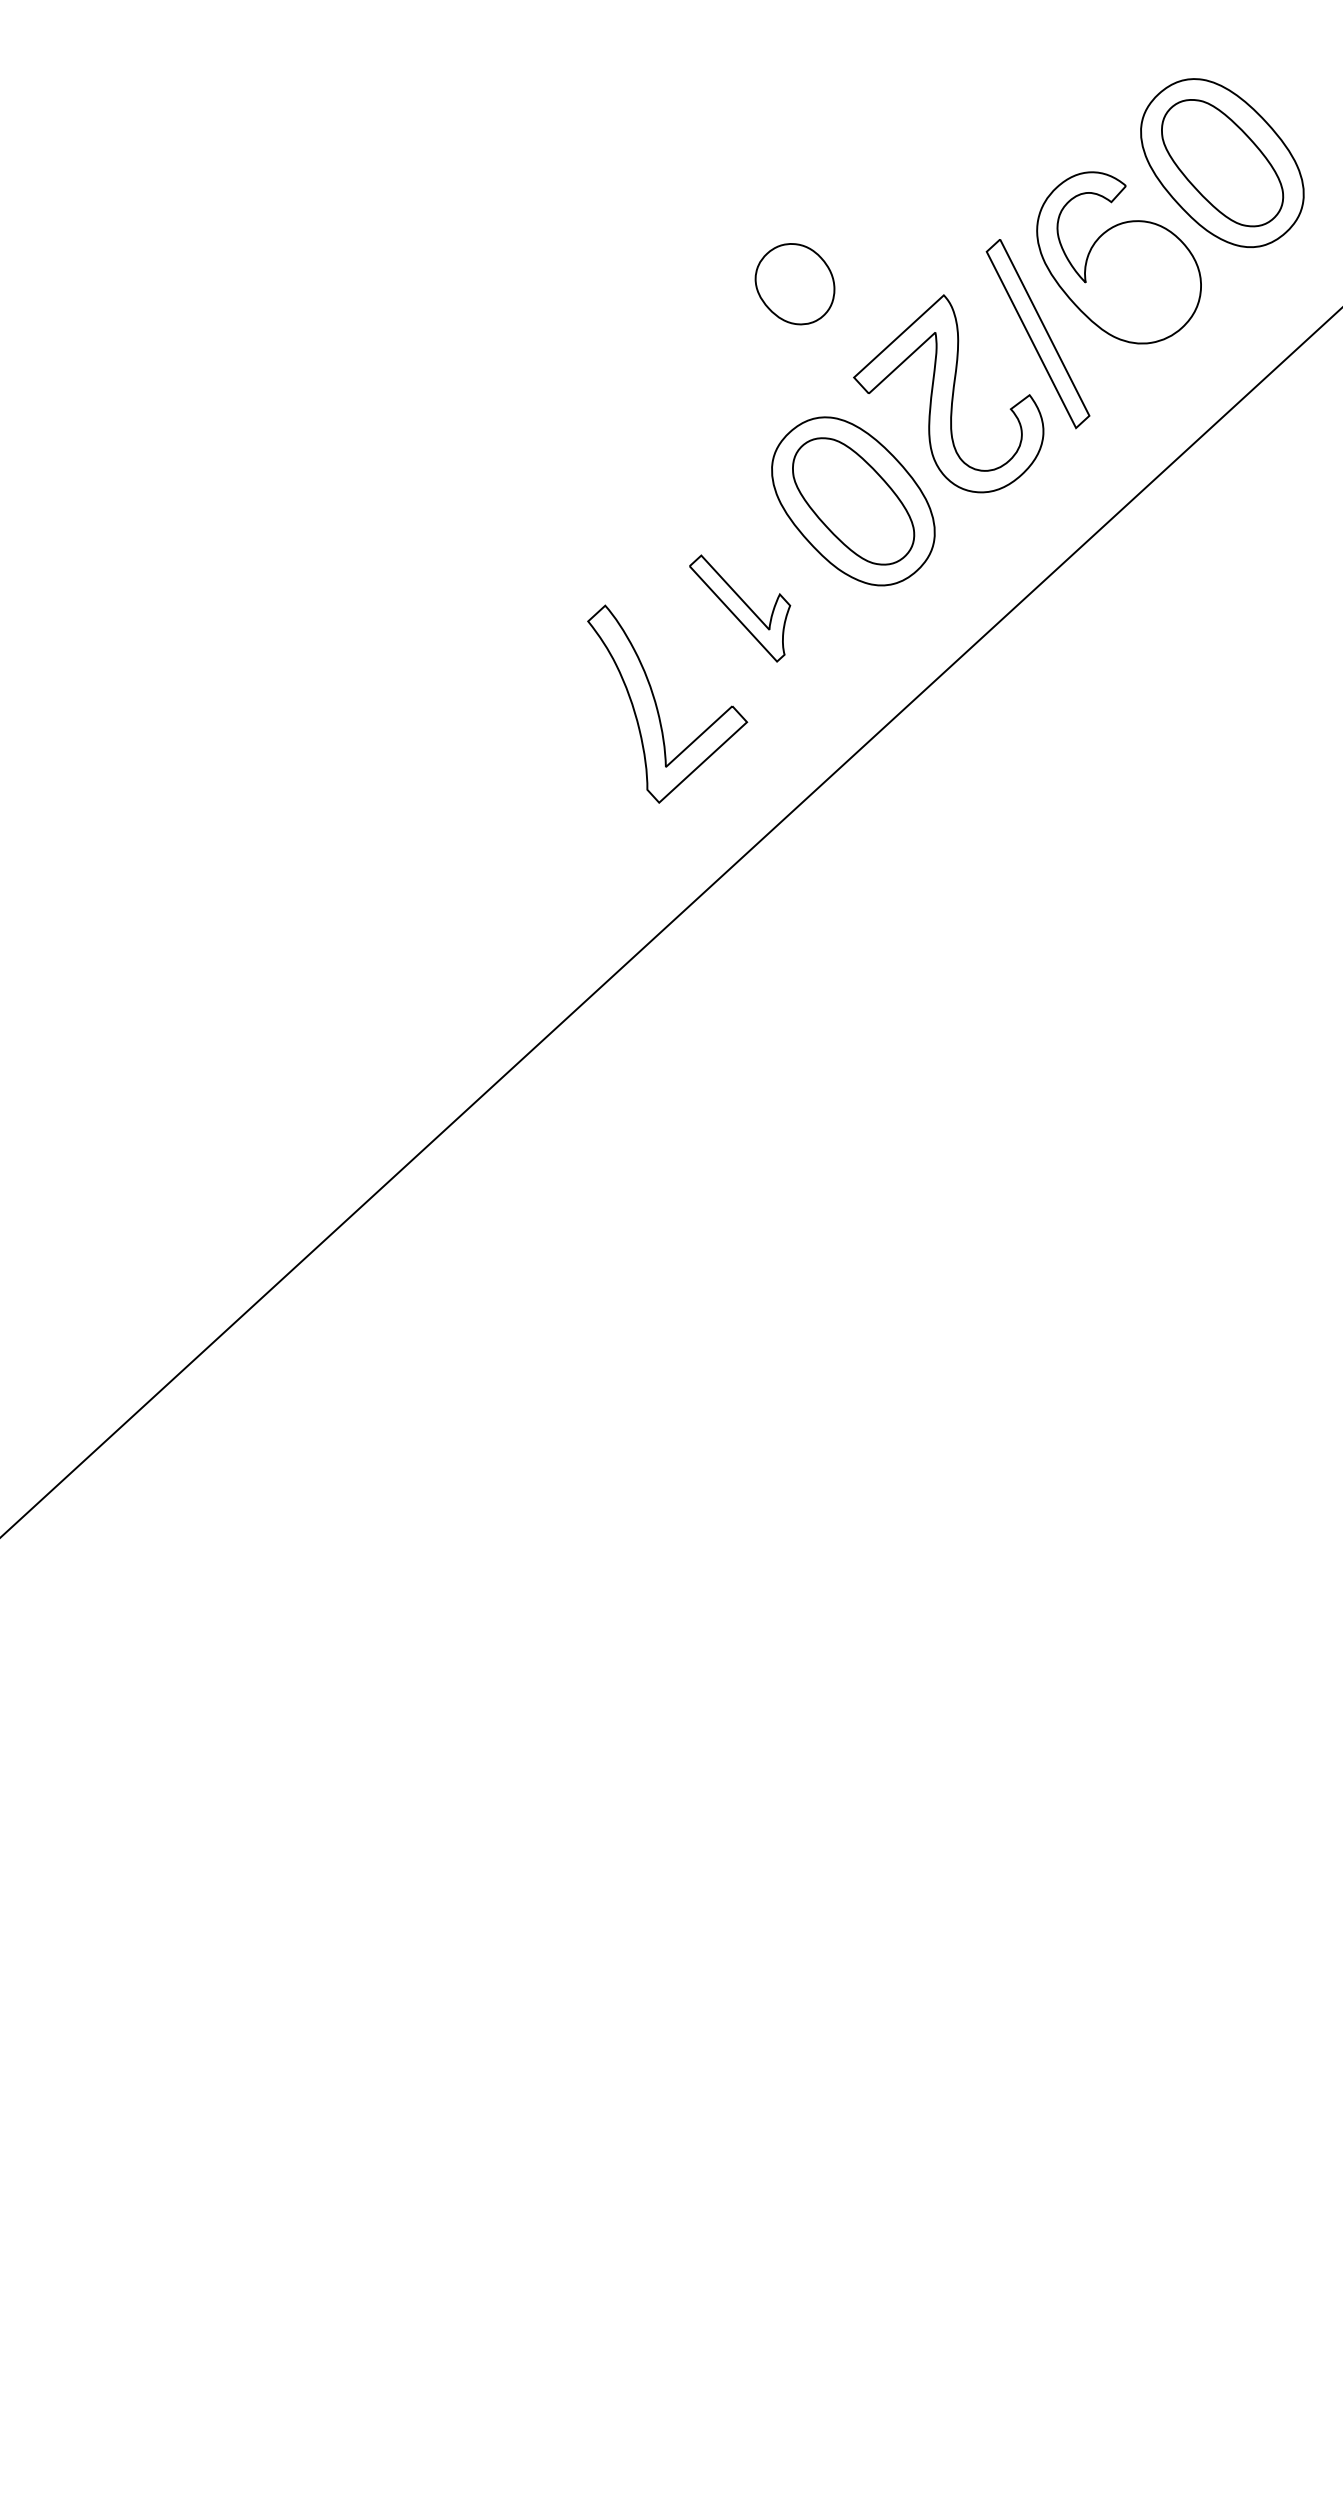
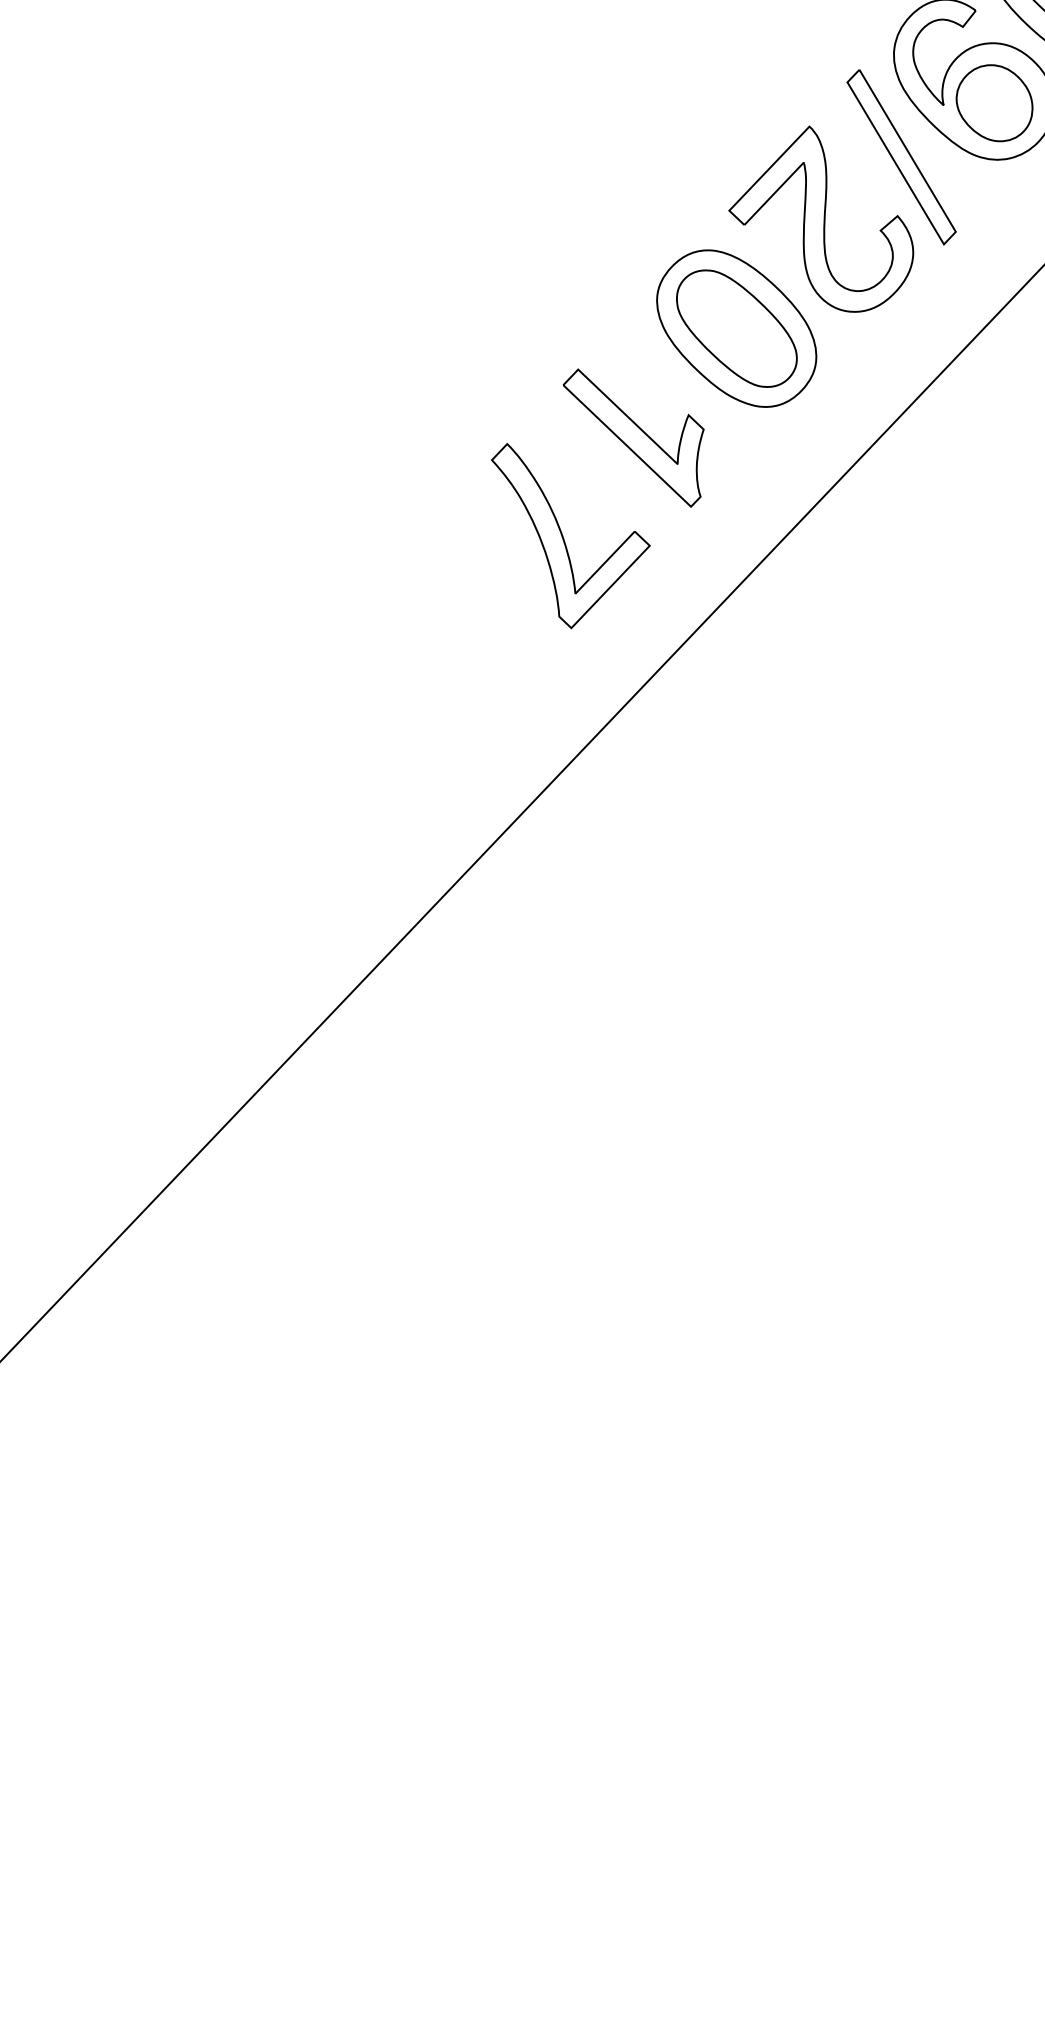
part: (794, 284) -> (994, 103), moved
part: (739, 608) -> (635, 438), size x1.43

